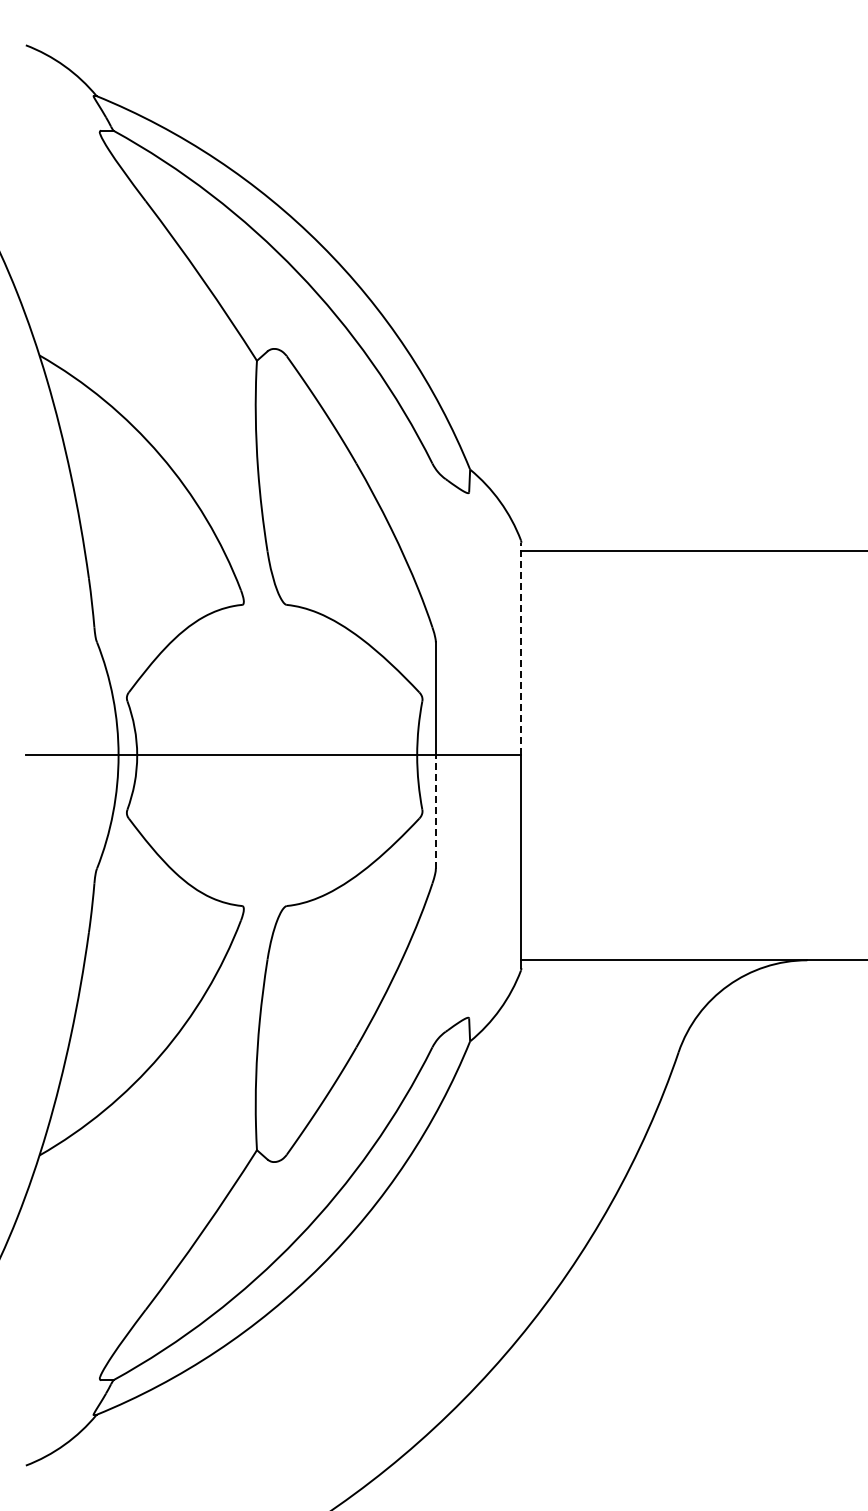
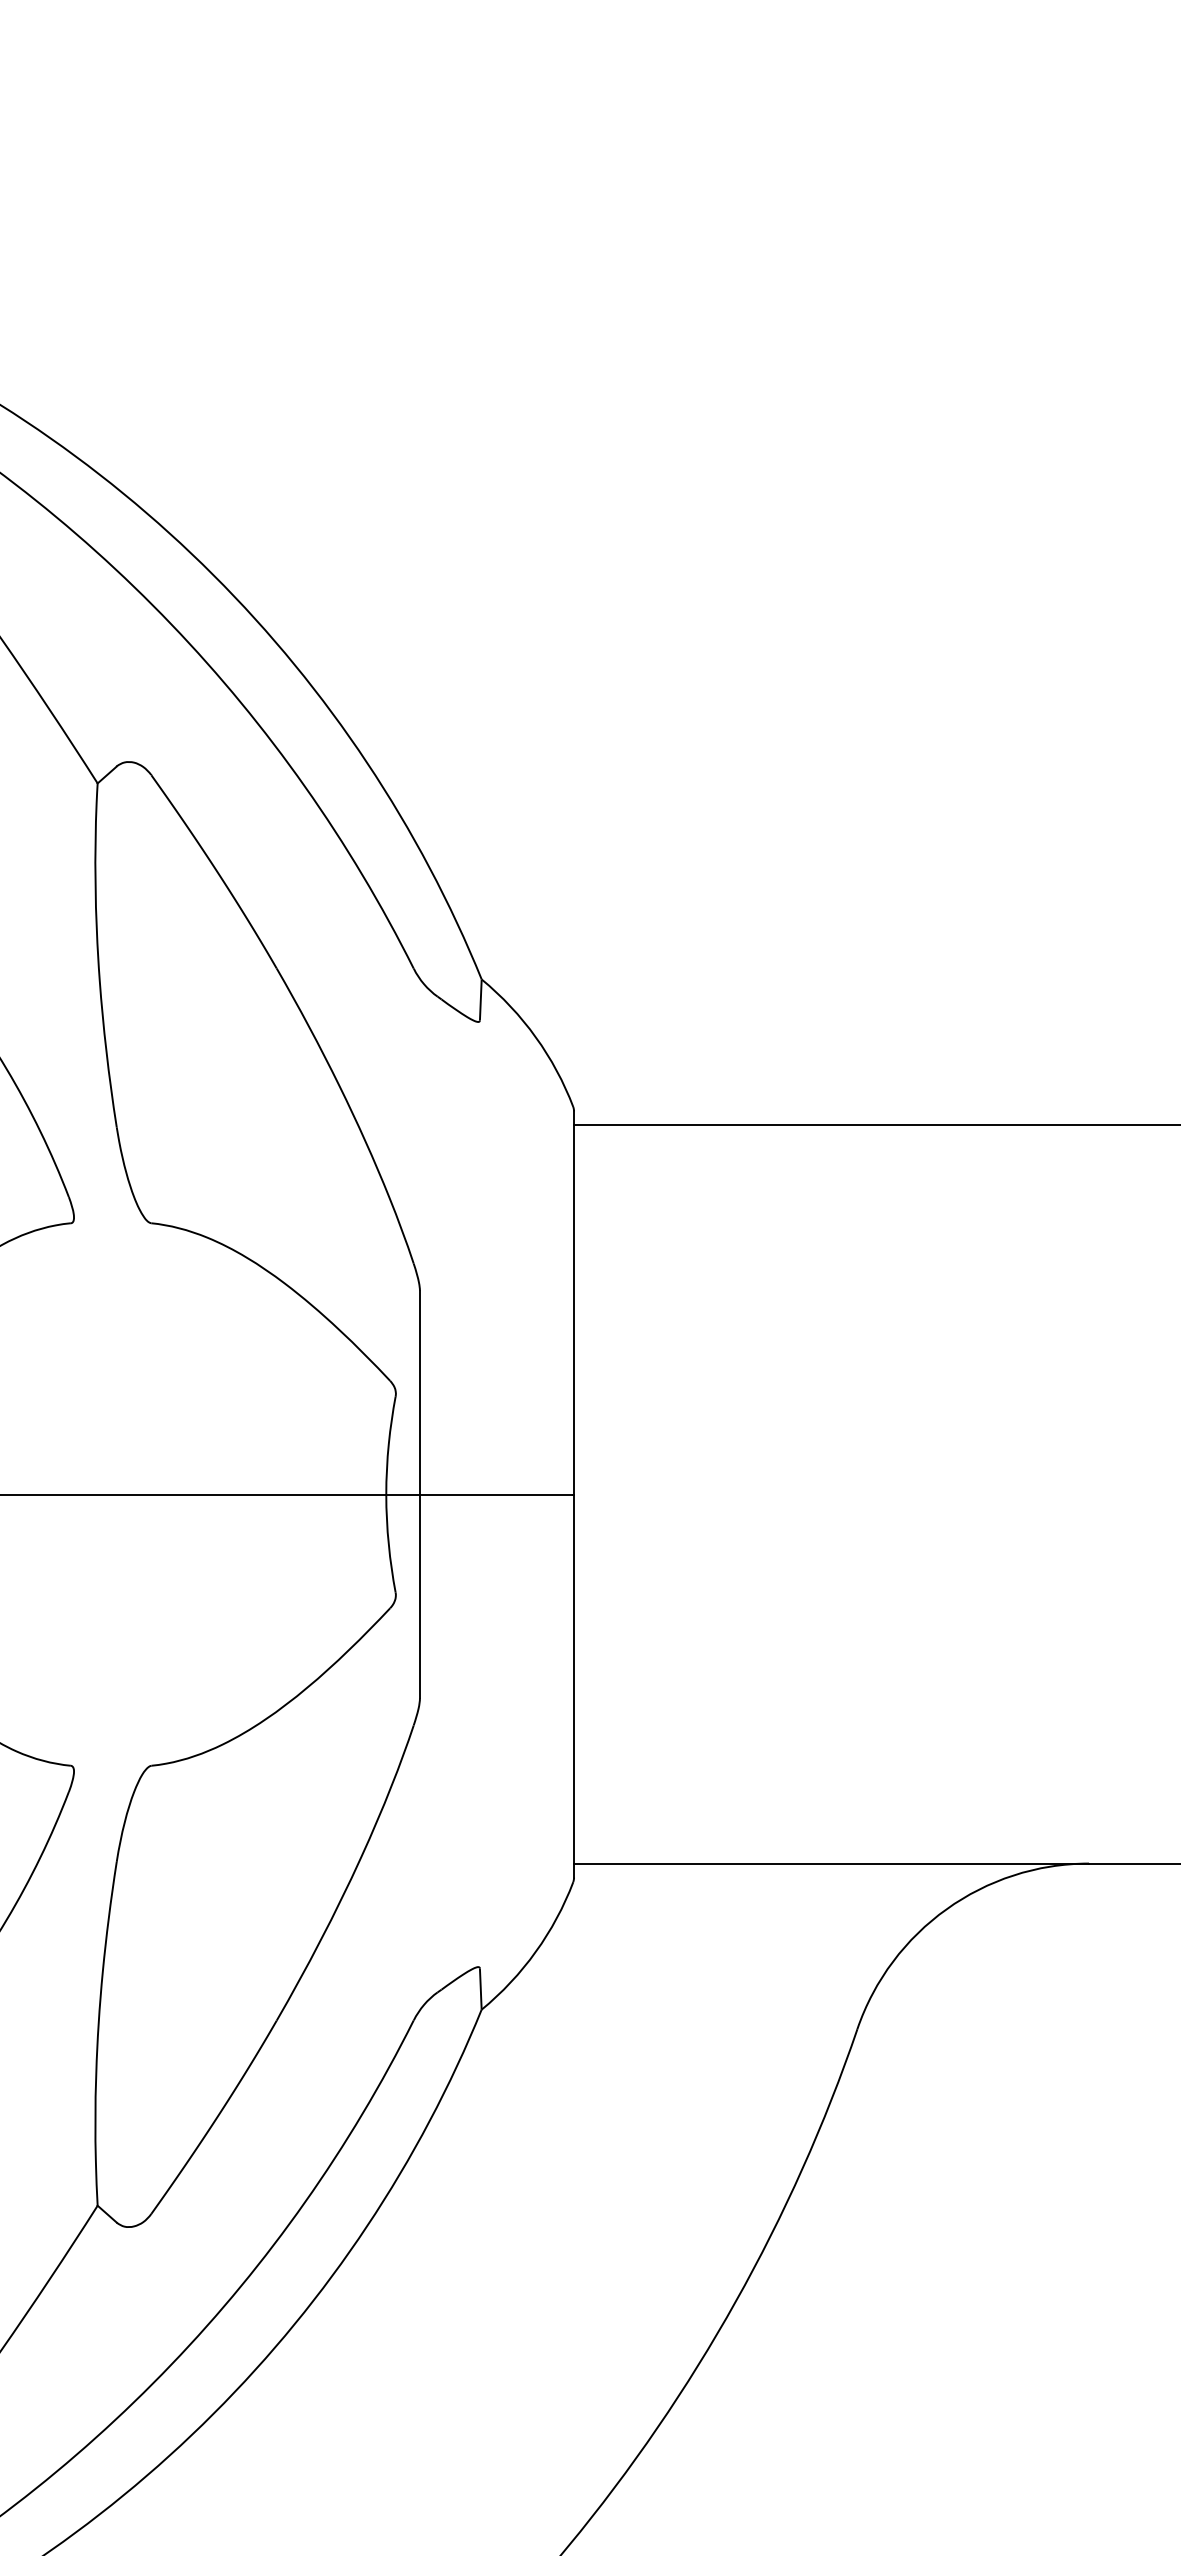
line: (521, 648) -> (574, 1301), dashed -> solid
line: (435, 812) -> (419, 1597), dashed -> solid

